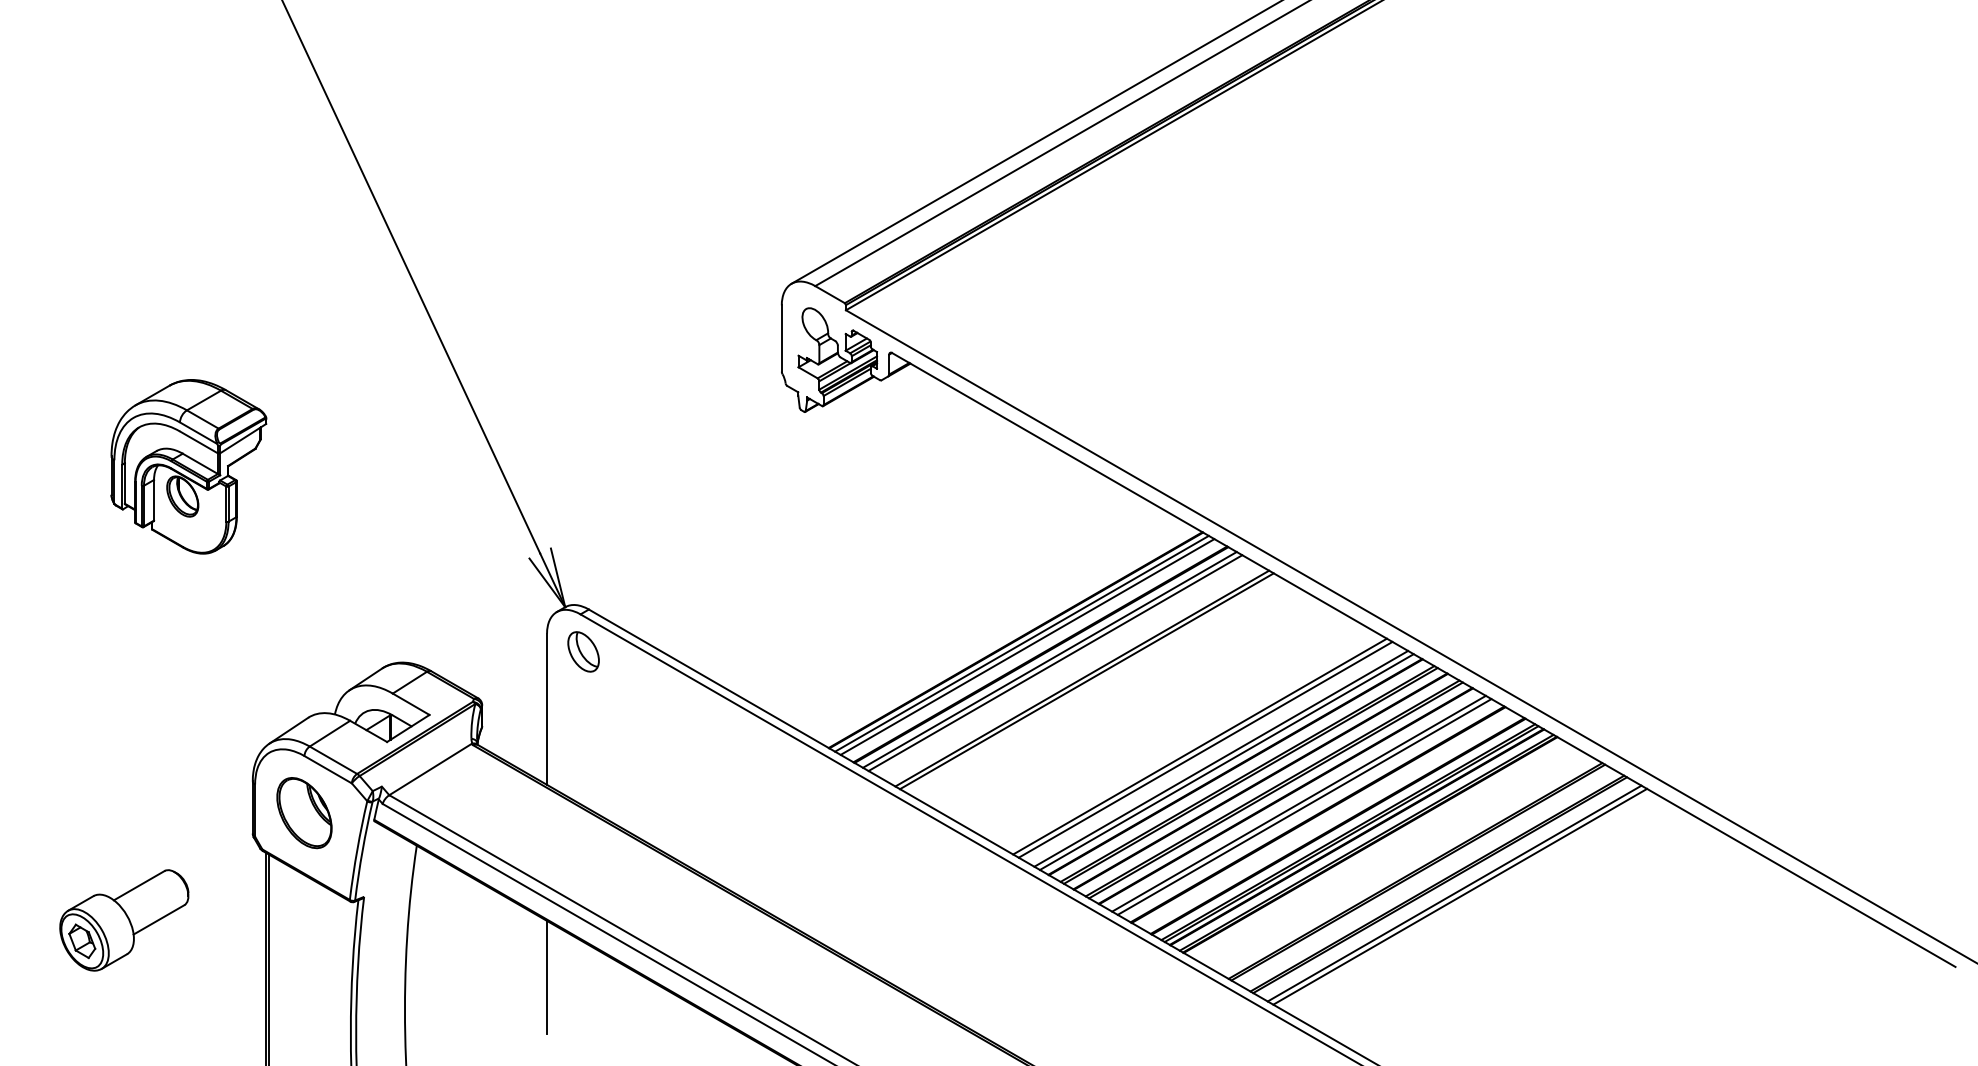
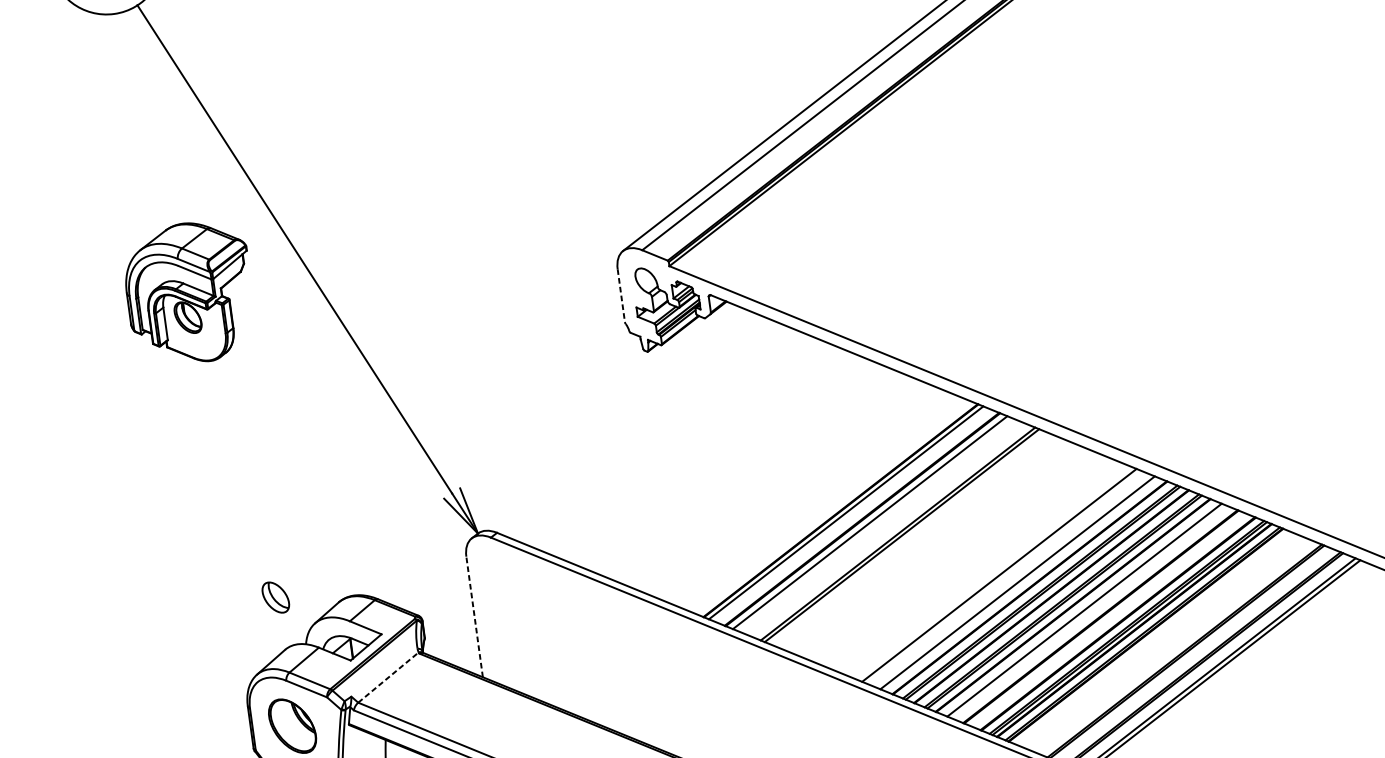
line: (781, 339) -> (621, 296), solid -> dashed
part: (188, 466) -> (189, 293), moved
line: (1027, 646) -> (850, 514), removed
part: (583, 651) -> (275, 597), moved
line: (1055, 663) -> (875, 524), removed
line: (547, 709) -> (475, 617), solid -> dashed
line: (1205, 749) -> (1004, 577), removed
line: (1226, 761) -> (1022, 584), removed
line: (430, 769) -> (388, 677), solid -> dashed
line: (1304, 806) -> (1089, 611), removed

